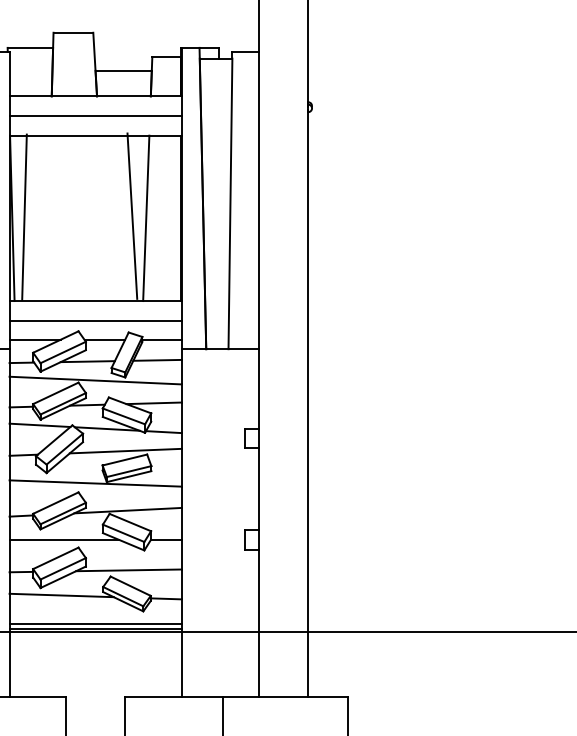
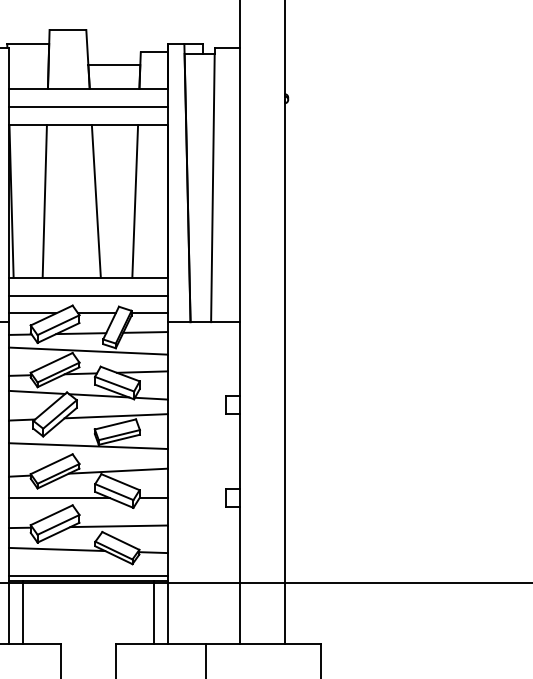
line: (131, 216) -> (95, 201), moved
line: (24, 217) -> (44, 201), moved
line: (24, 662) -> (22, 611), added
line: (167, 662) -> (154, 611), added

